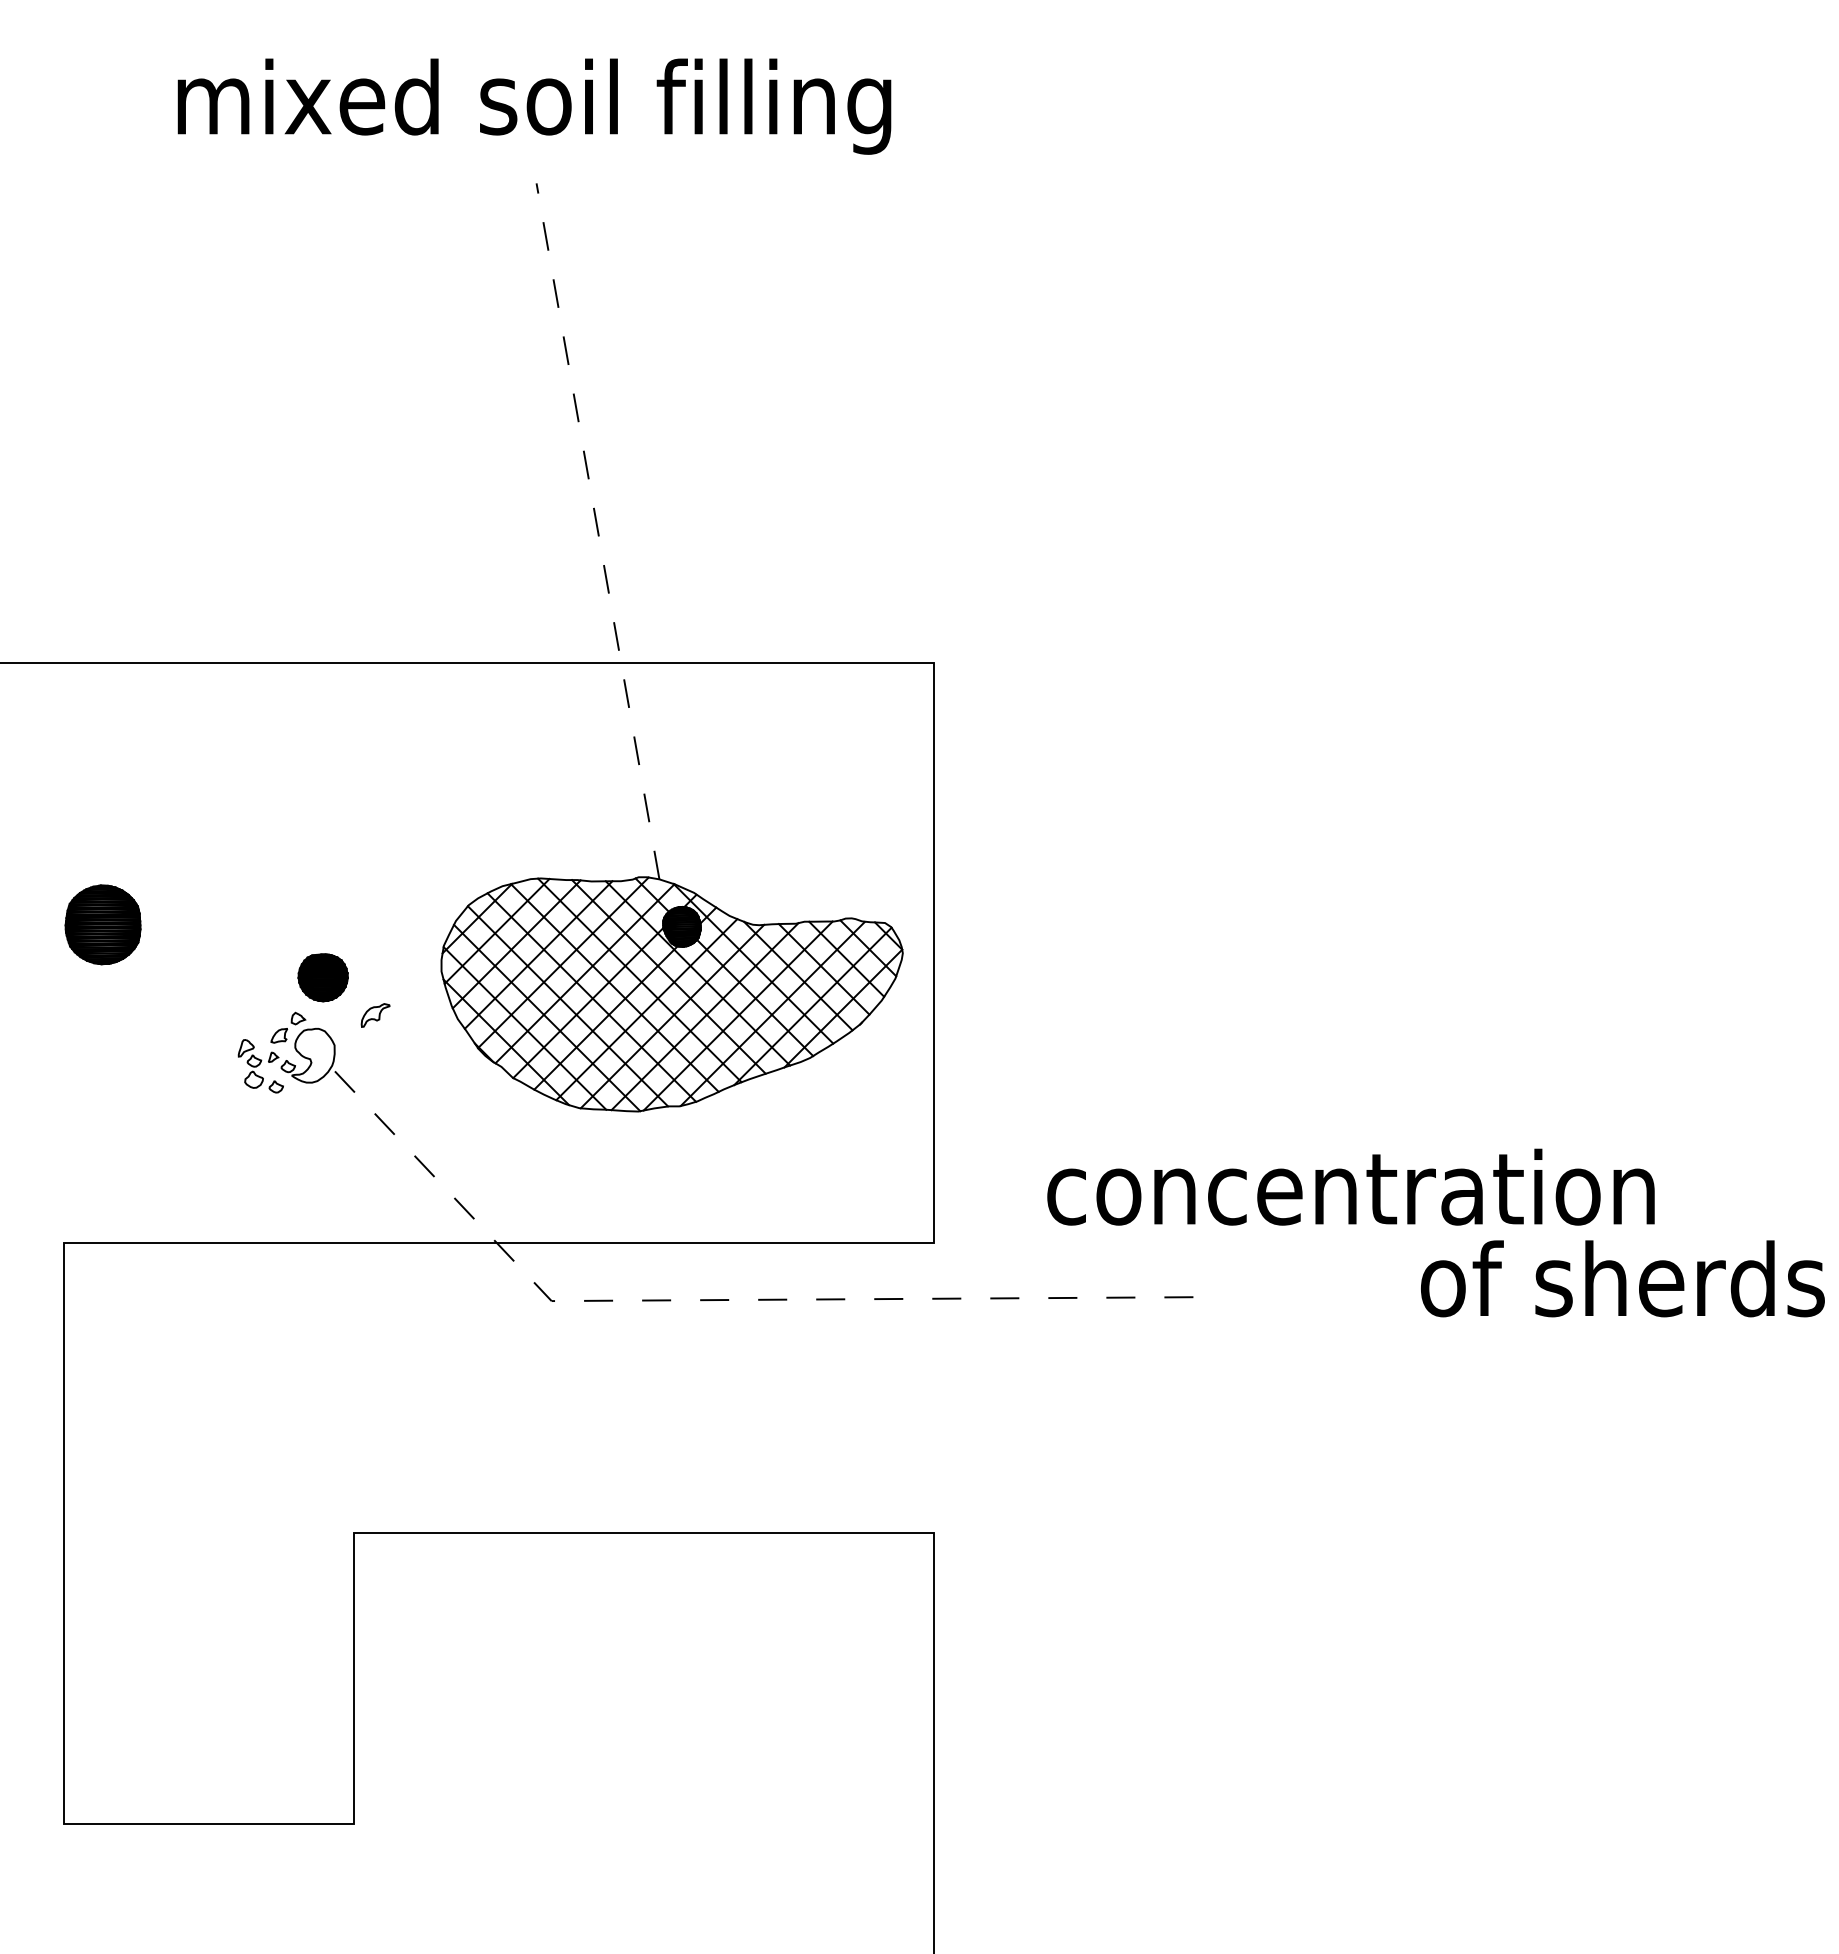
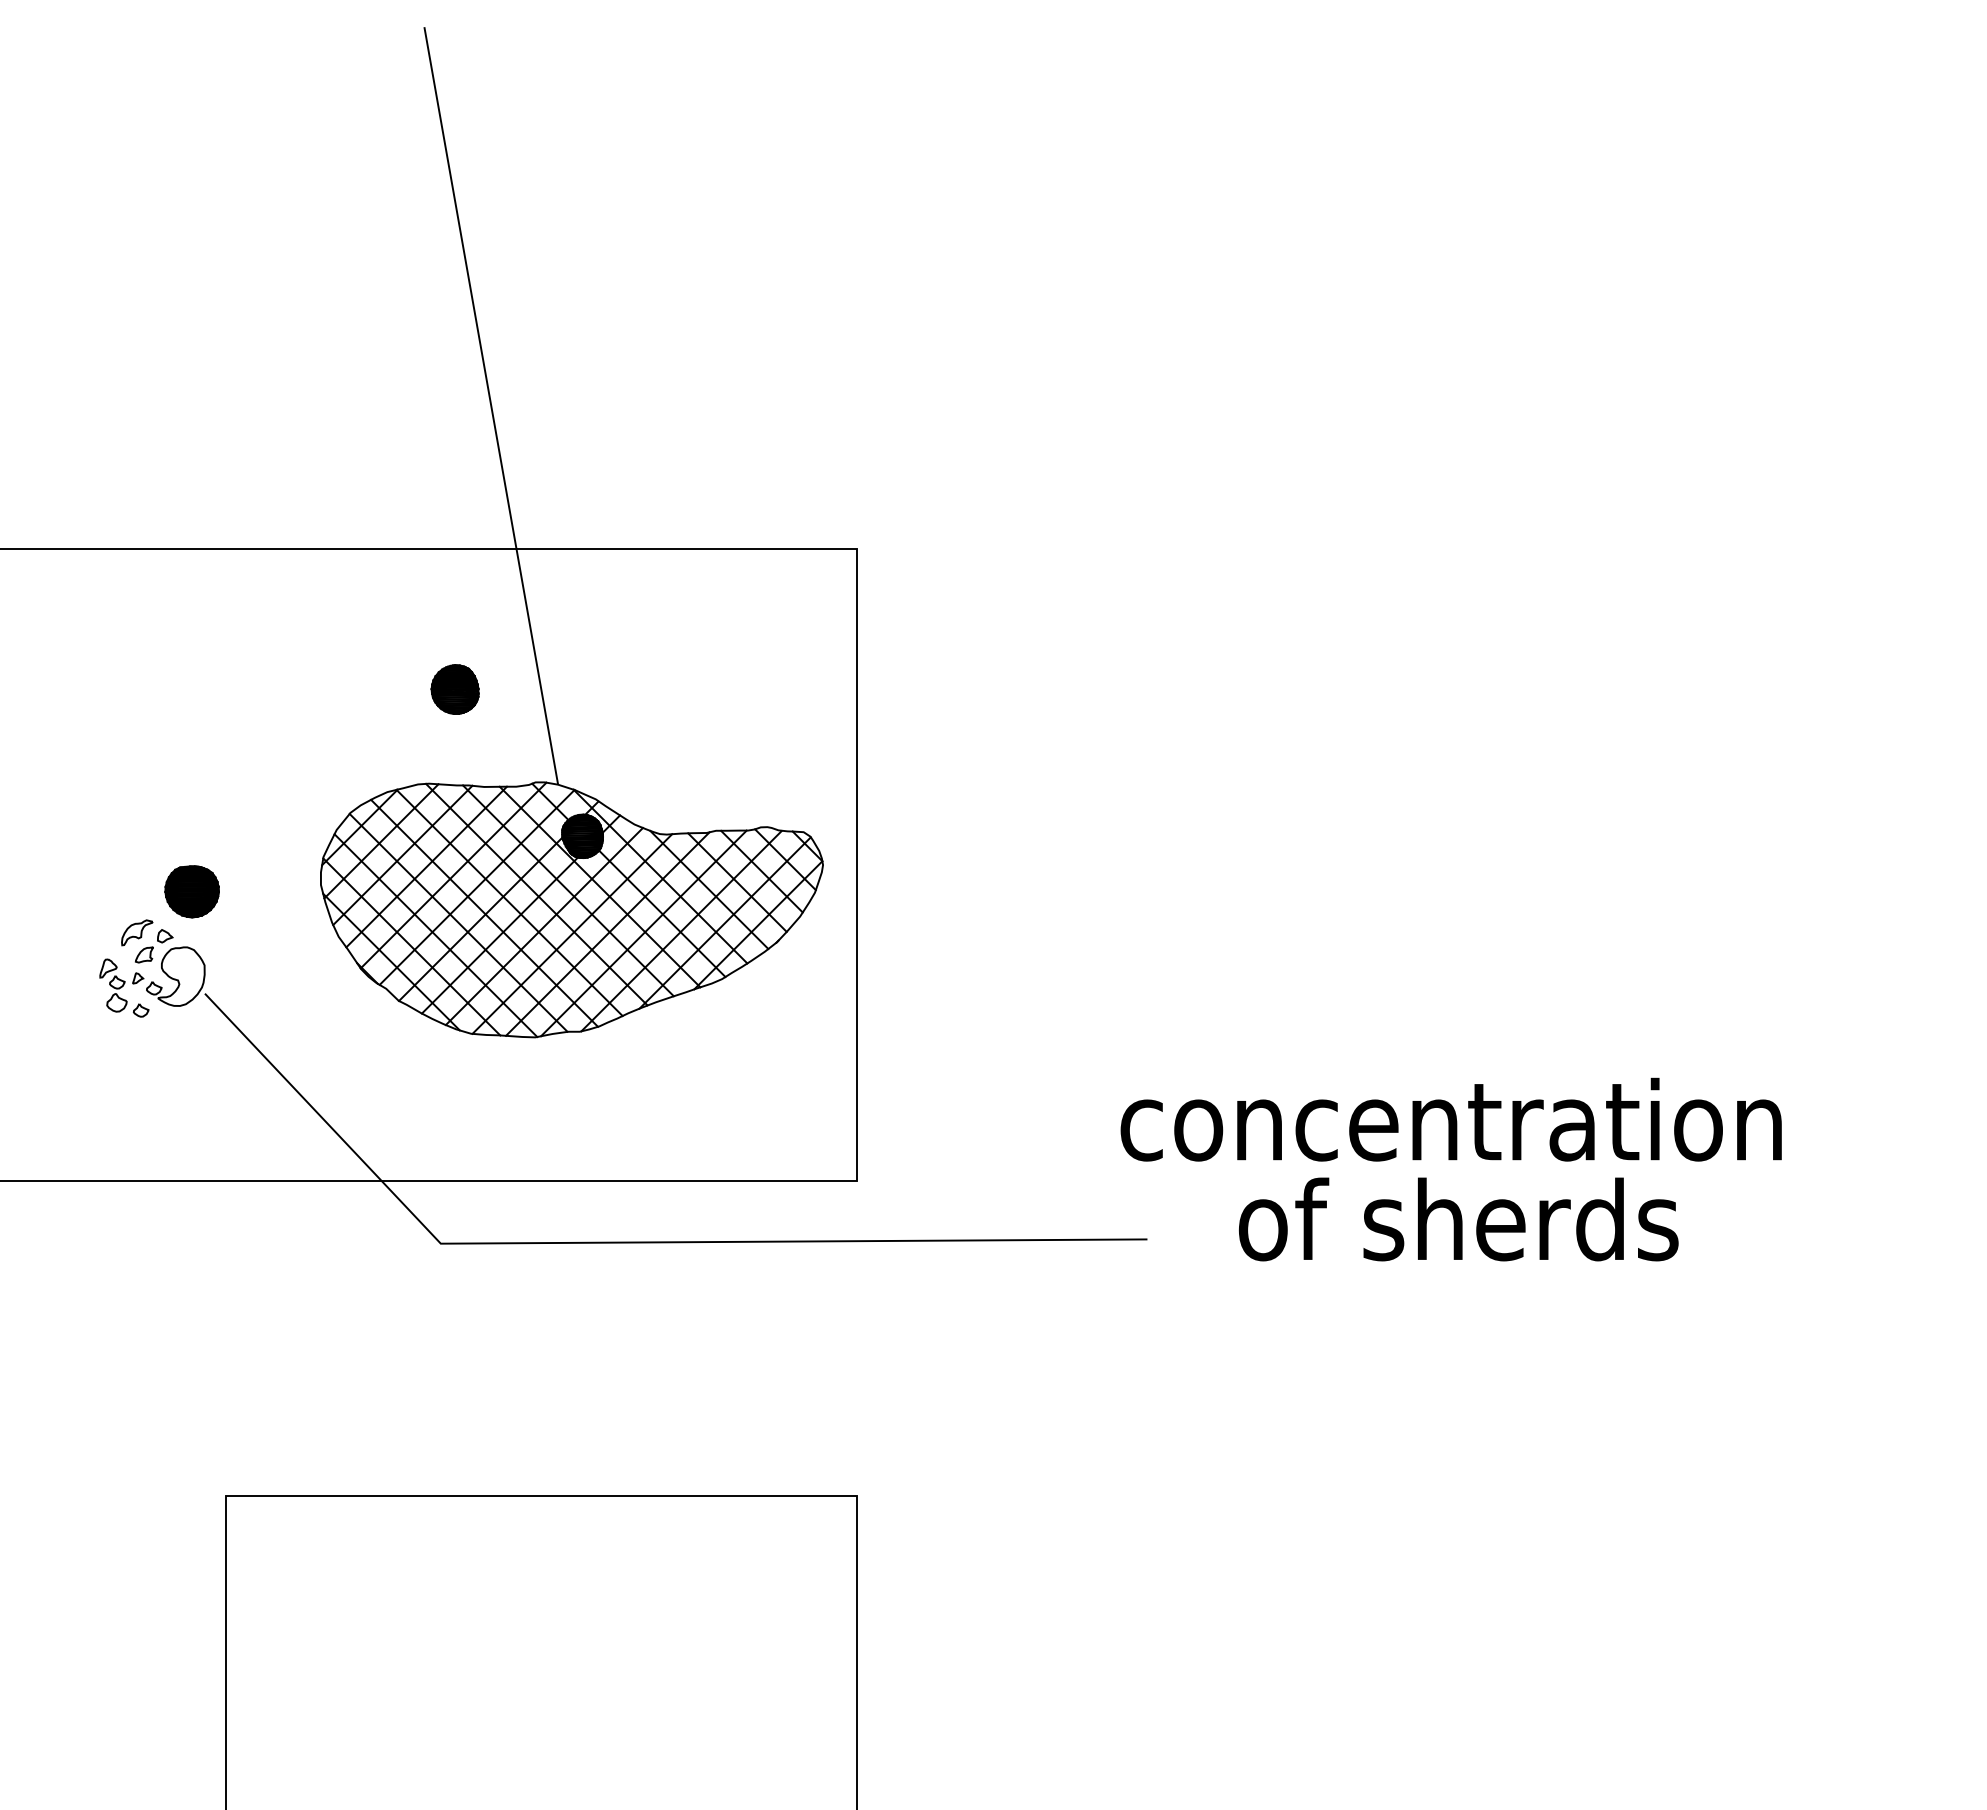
line: (597, 530) -> (490, 404), dashed -> solid
part: (564, 791) -> (454, 689), added
part: (375, 1015) -> (136, 932), moved
text: (1350, 1186) -> (1450, 1118), moved
text: (1622, 1278) -> (1458, 1219), moved
line: (718, 1300) -> (622, 1243), dashed -> solid

